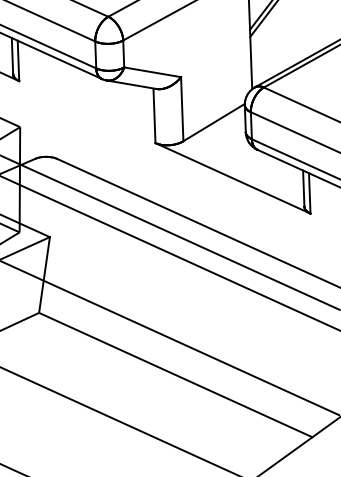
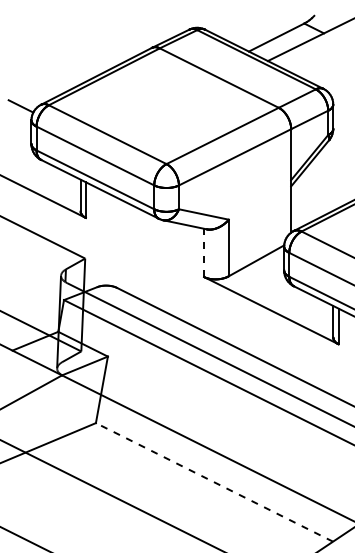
line: (154, 116) -> (204, 253), solid -> dashed
line: (175, 375) -> (214, 482), solid -> dashed

